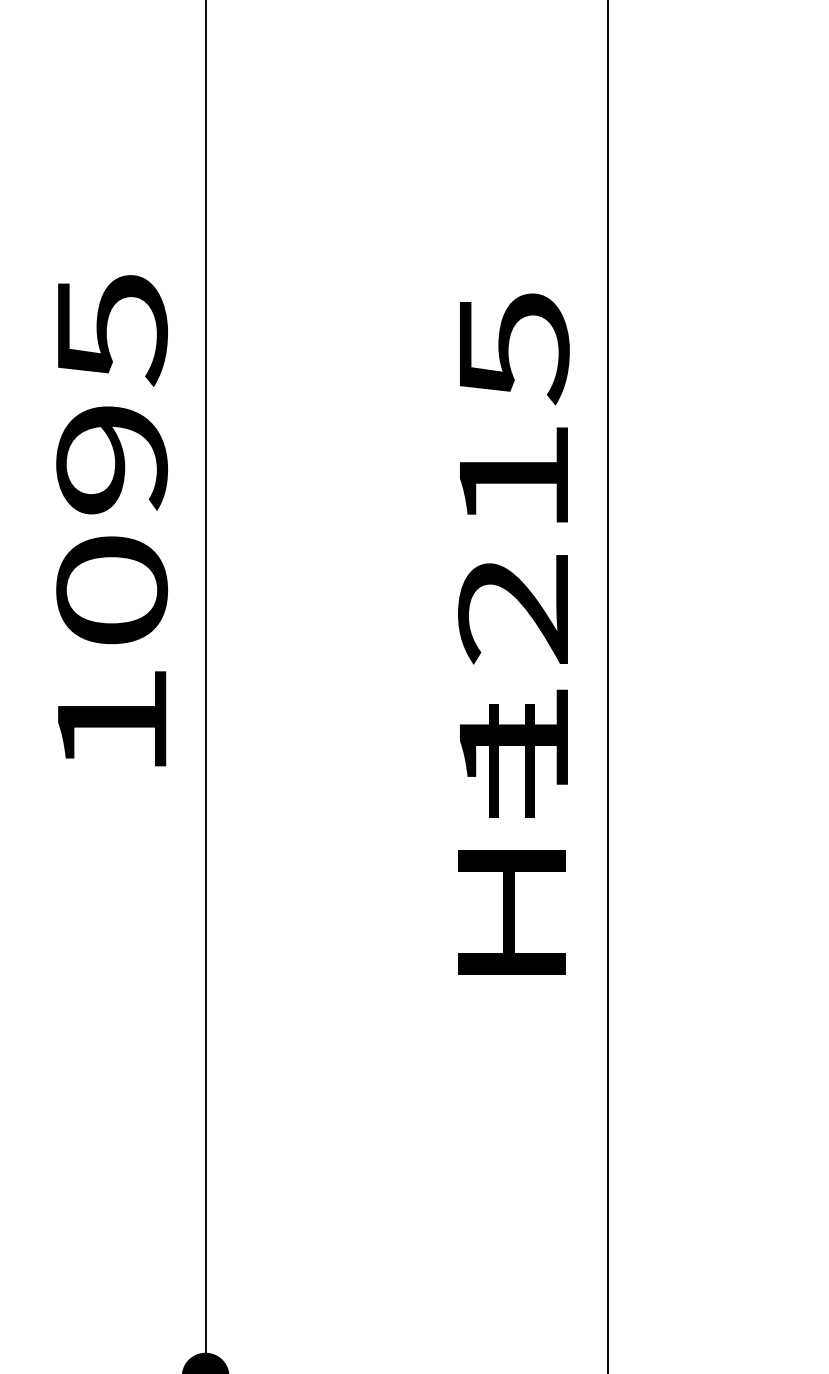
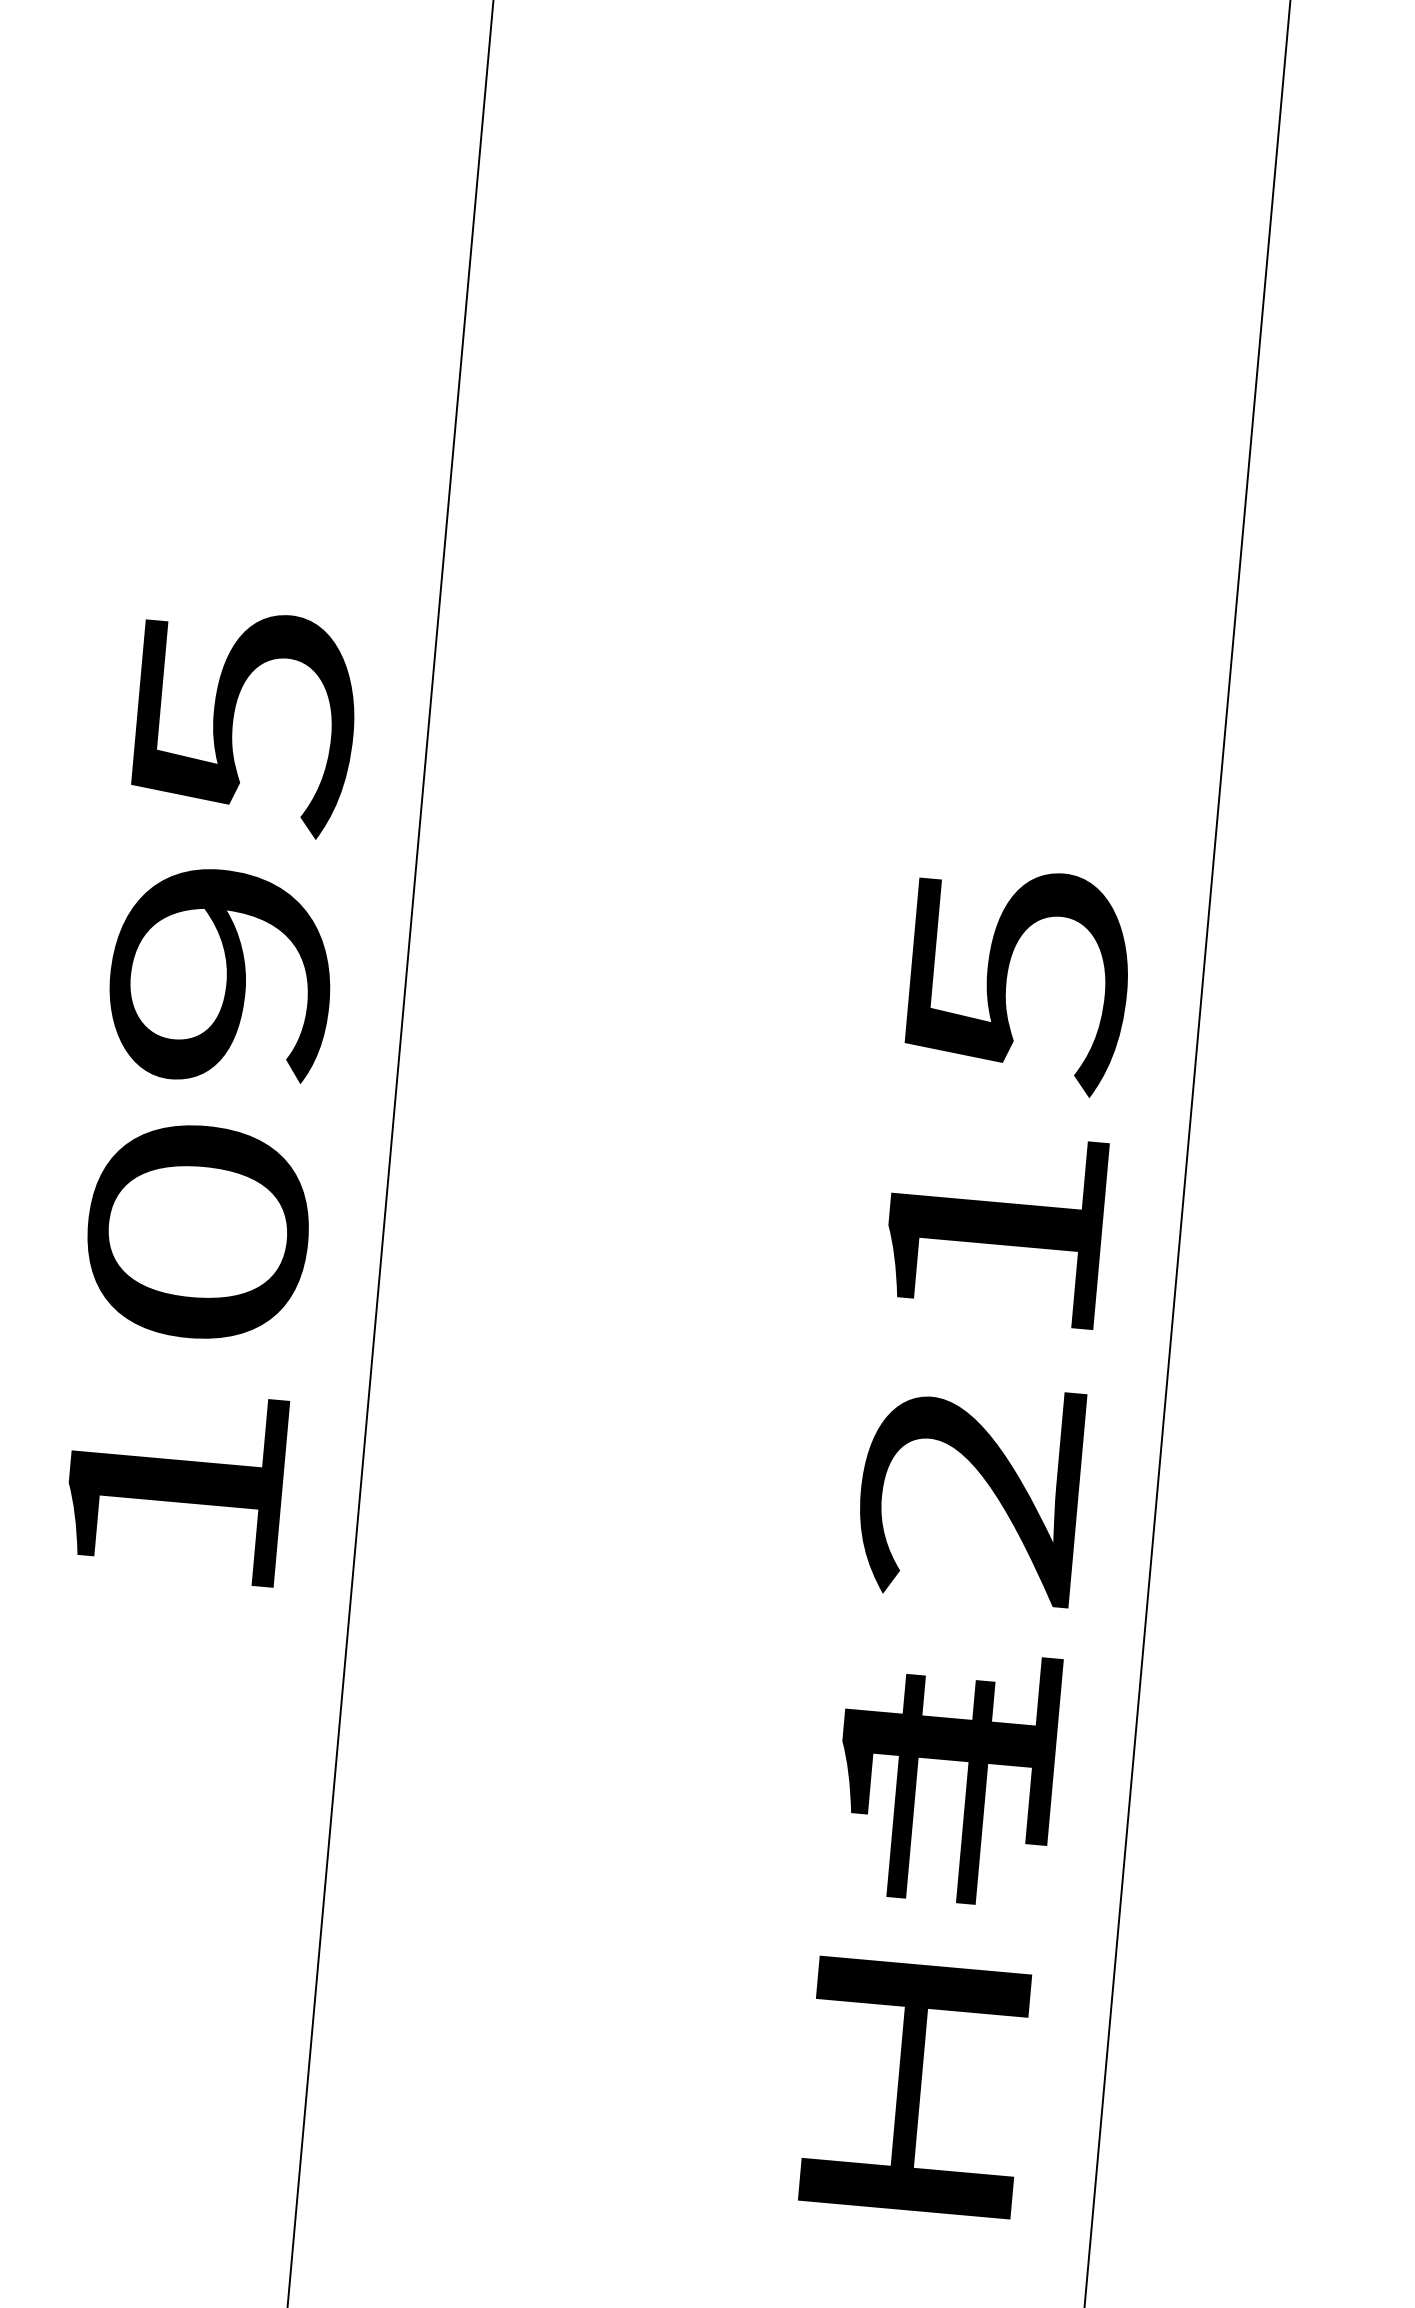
text: (111, 520) -> (209, 1094), moved
text: (513, 633) -> (966, 1538), moved

